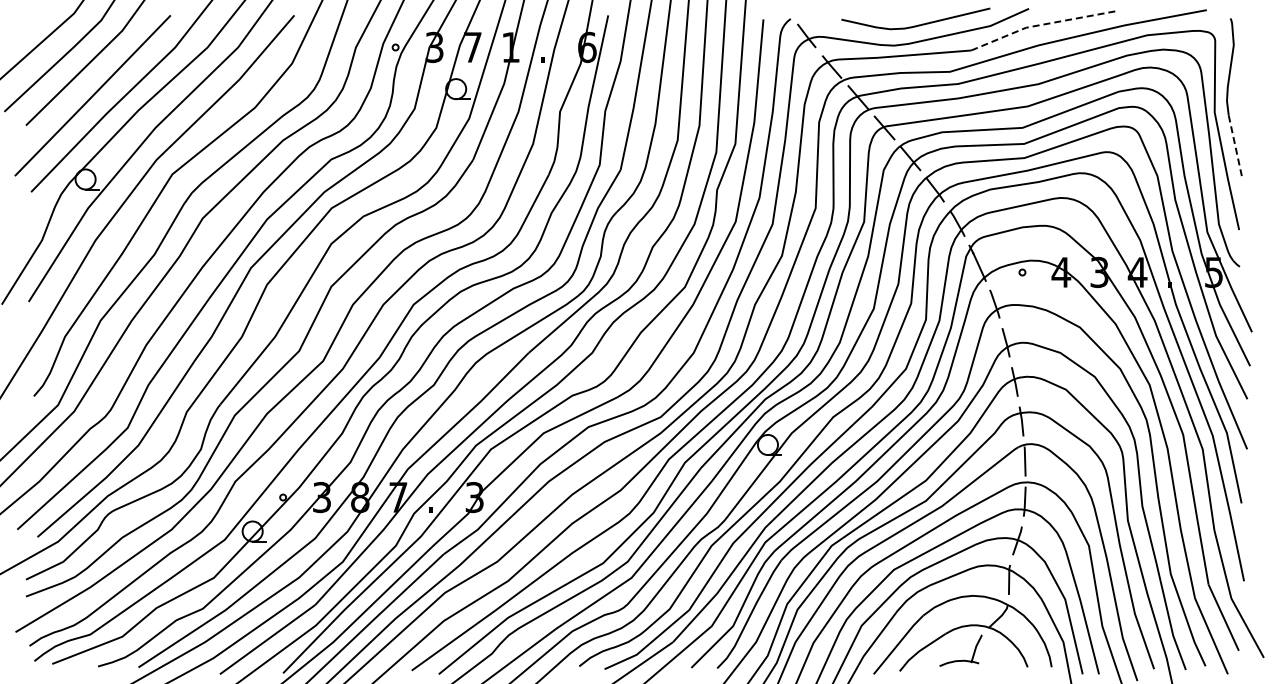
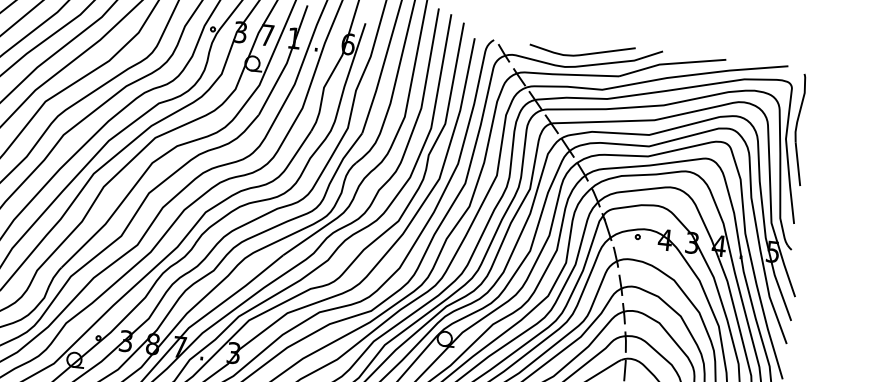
line: (1042, 24) -> (671, 63), dashed -> solid
line: (1235, 145) -> (798, 164), dashed -> solid

